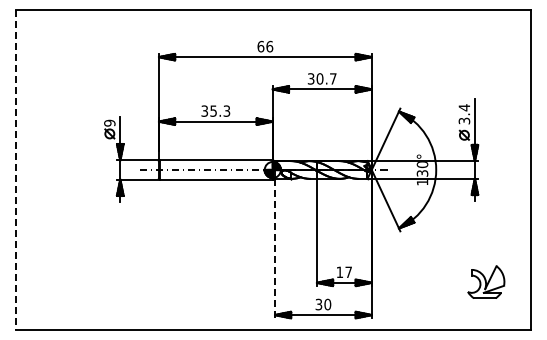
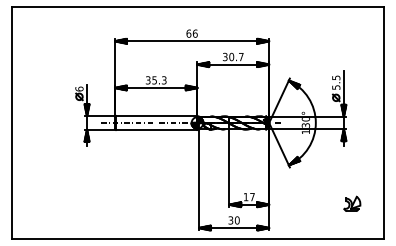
text: (464, 114) -> (336, 82), 3.4 -> 5.5
text: (109, 122) -> (79, 88), 9 -> 6
line: (16, 170) -> (11, 123), dashed -> solid
line: (275, 248) -> (199, 179), dashed -> solid
part: (486, 281) -> (352, 203), size x0.62

